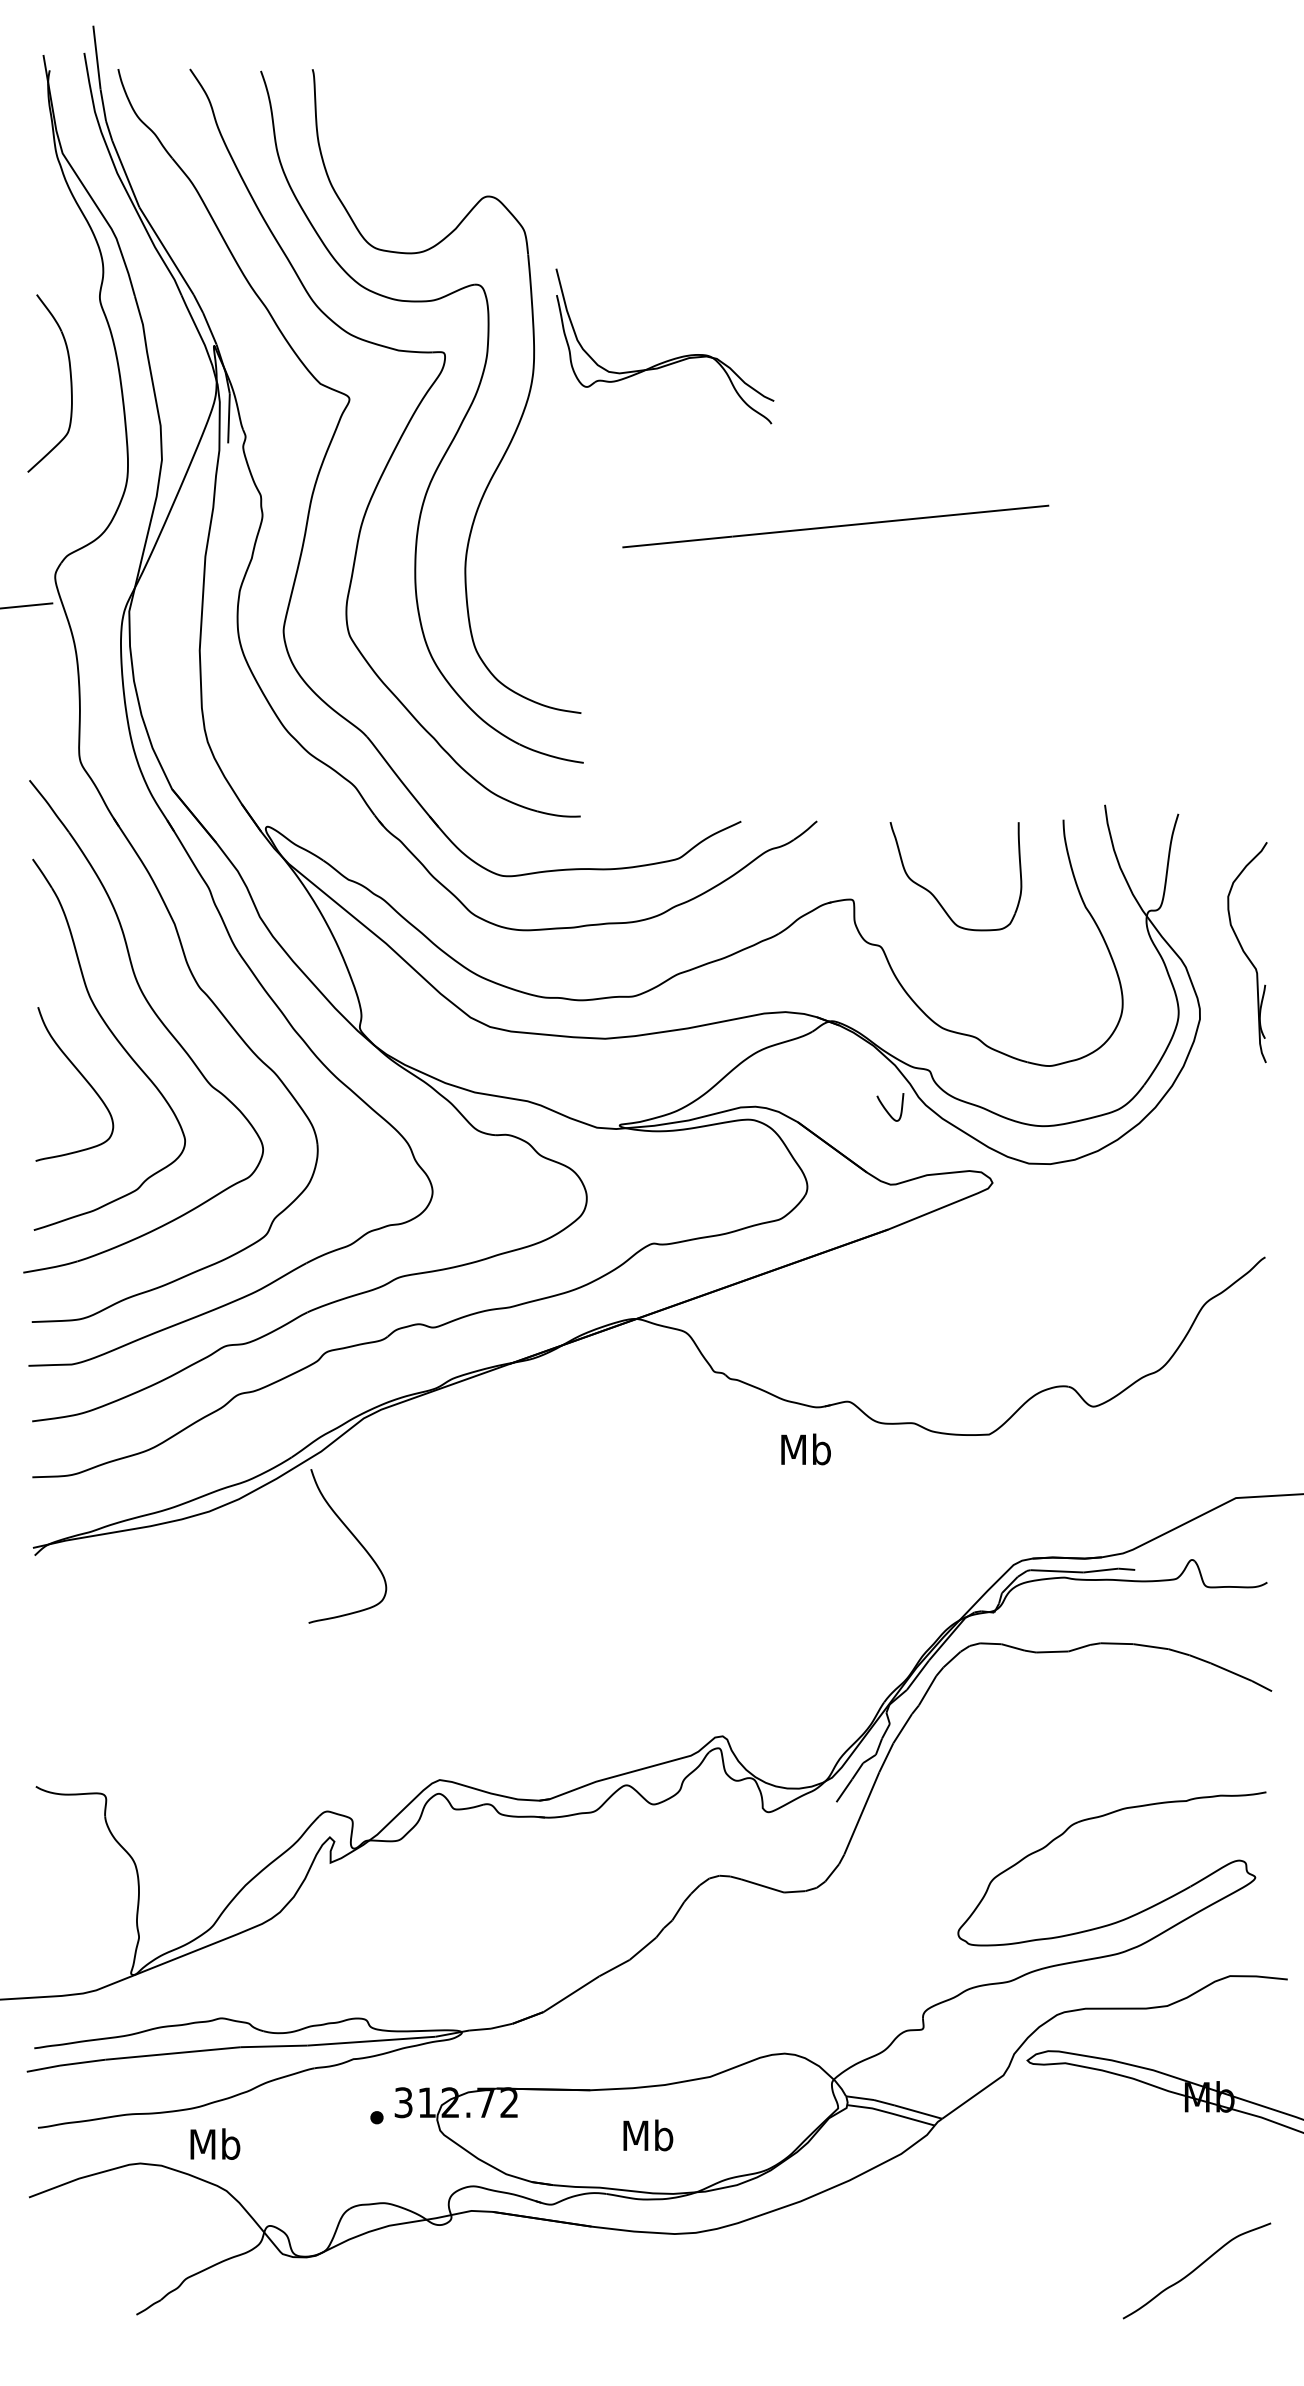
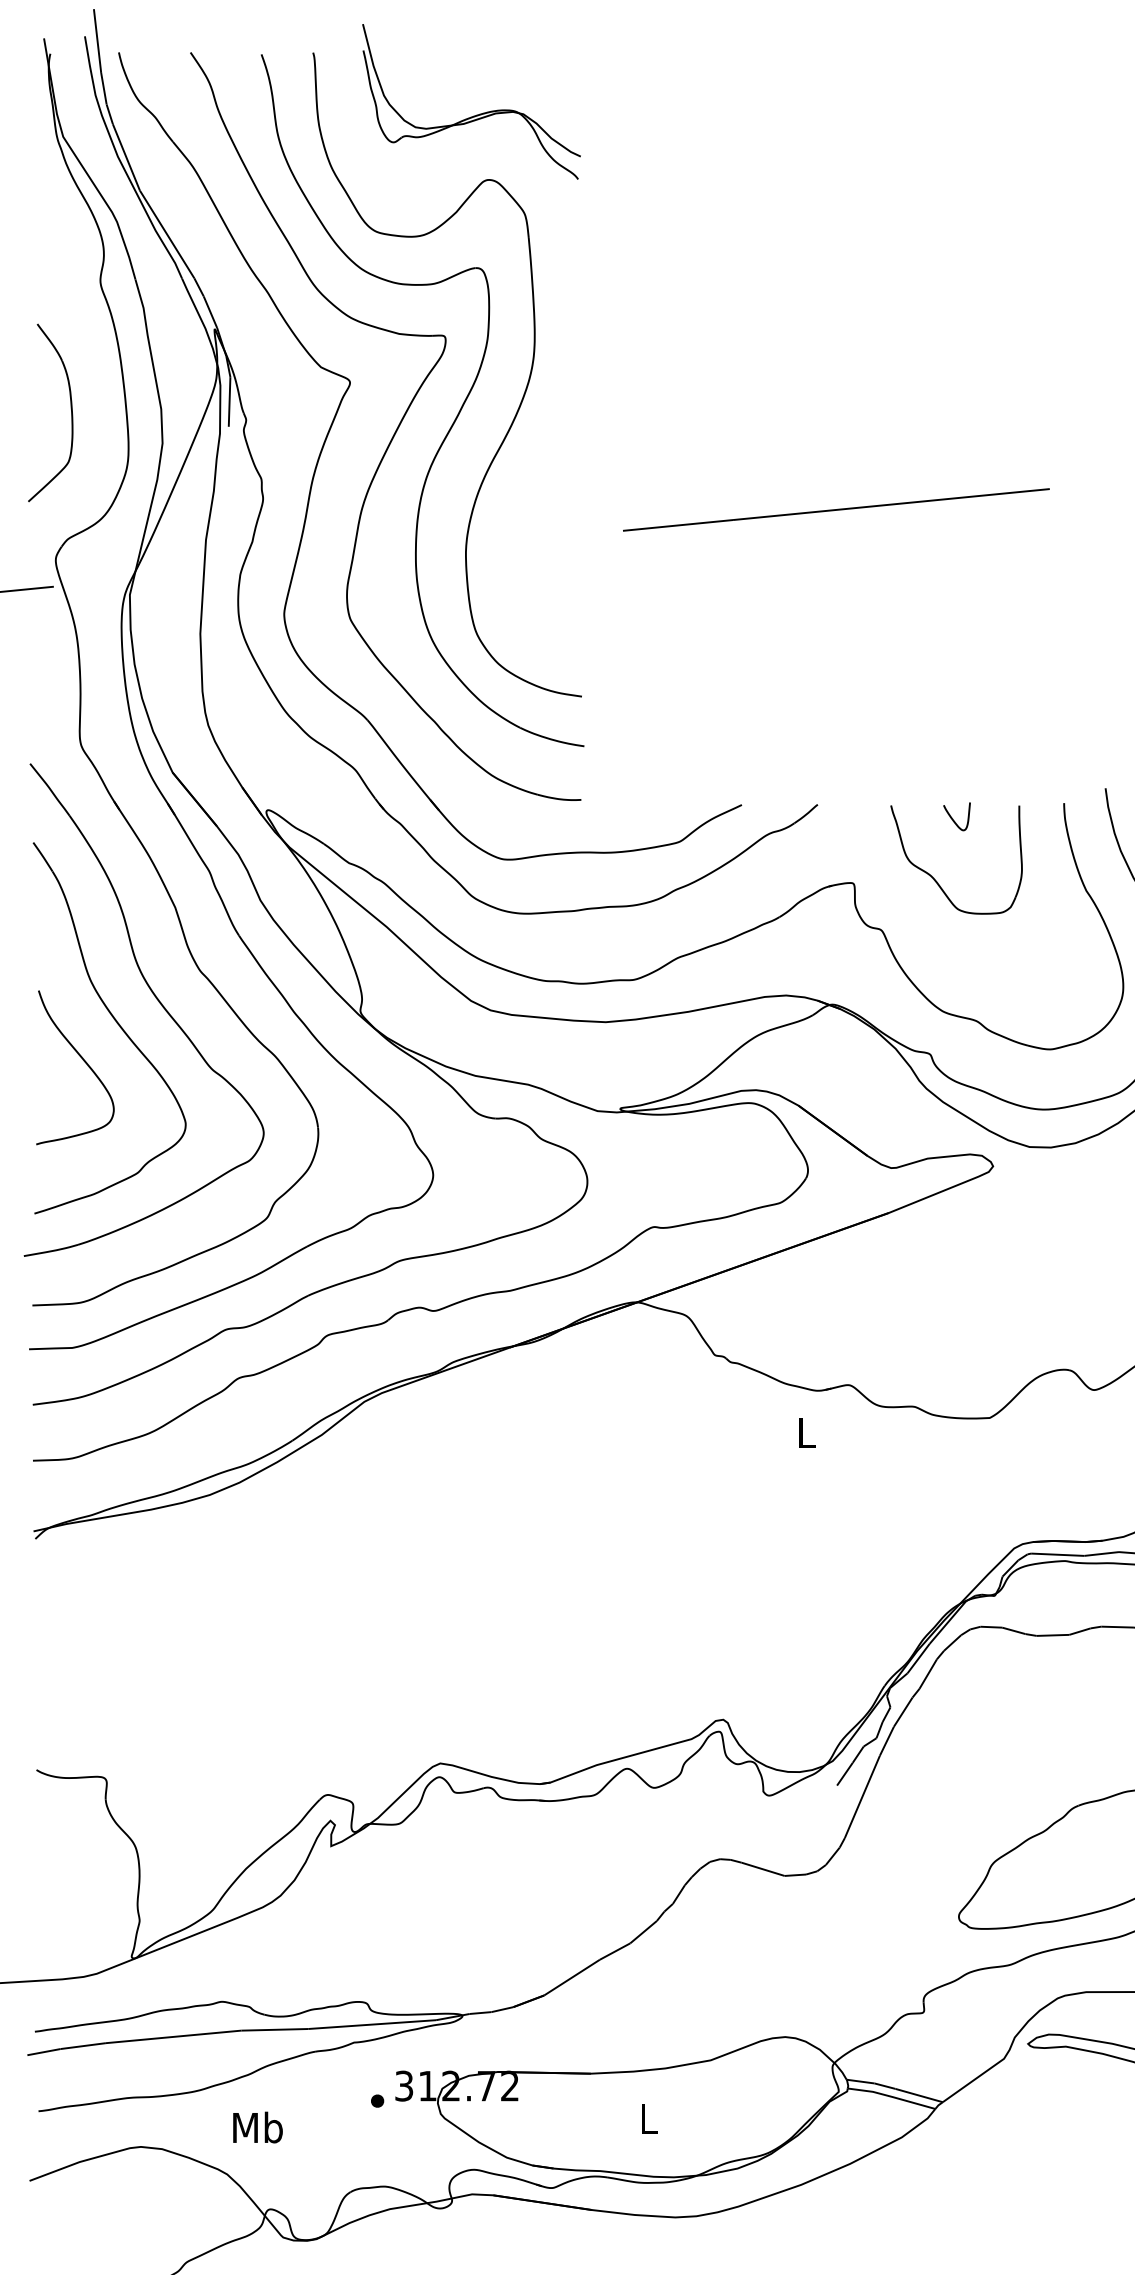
part: (668, 359) -> (475, 114), moved
part: (70, 383) -> (71, 412), moved
curve: (887, 1110) -> (954, 819), moved
text: (805, 1449) -> (806, 1432), Mb -> L
curve: (354, 1538) -> (355, 1521), removed
text: (648, 2135) -> (649, 2118), Mb -> L
text: (215, 2143) -> (258, 2126), moved

